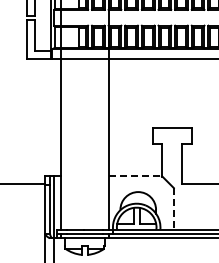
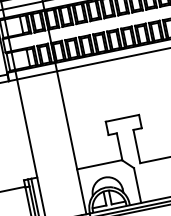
line: (135, 176) -> (99, 165), dashed -> solid
line: (173, 208) -> (137, 185), dashed -> solid

